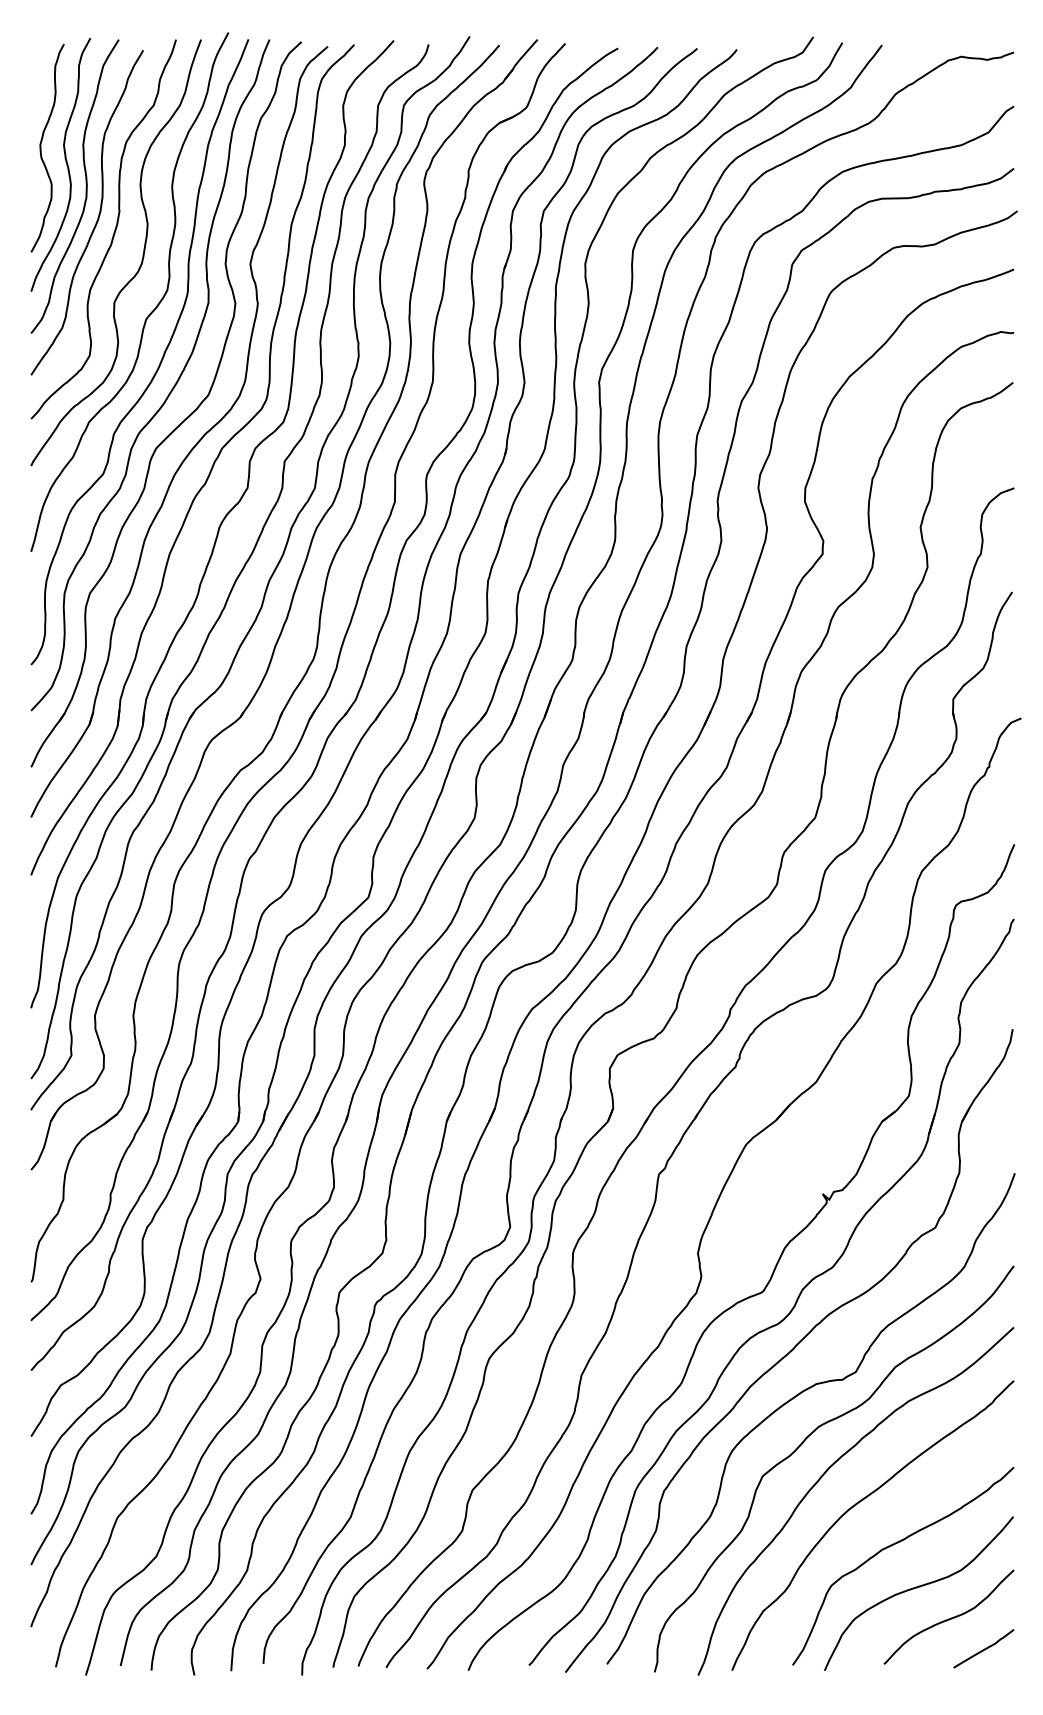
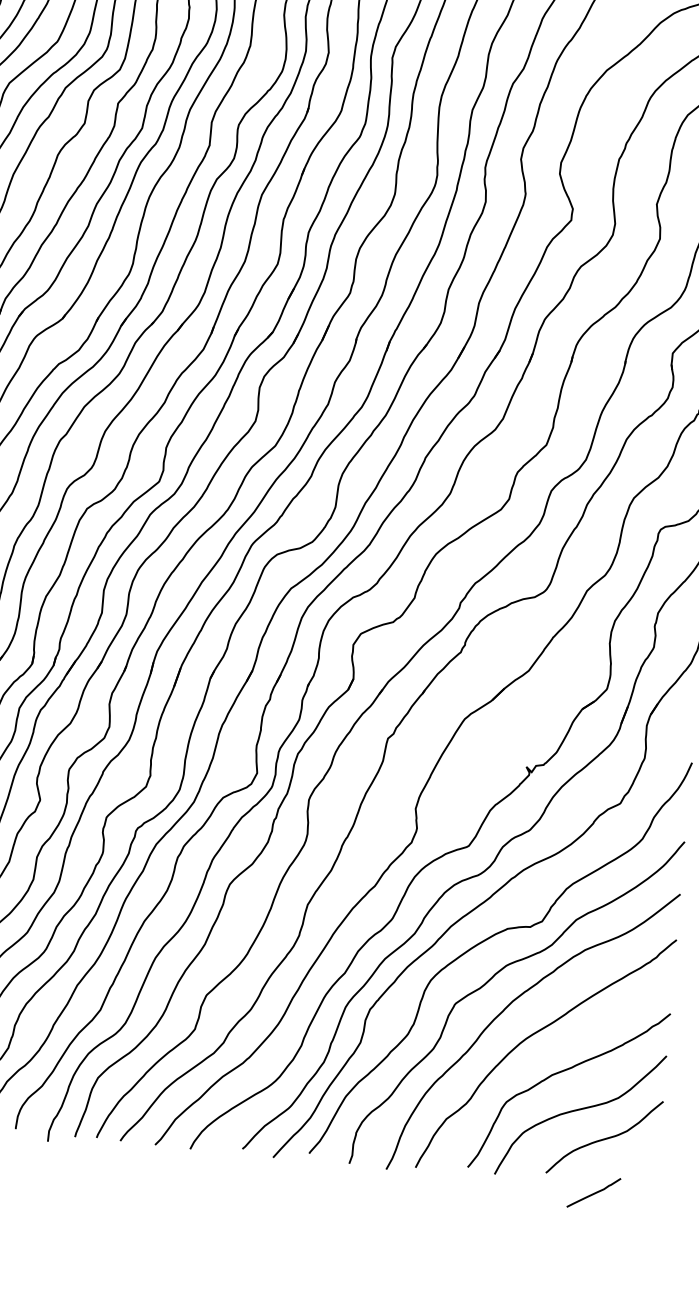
curve: (984, 1648) -> (594, 1192), moved

